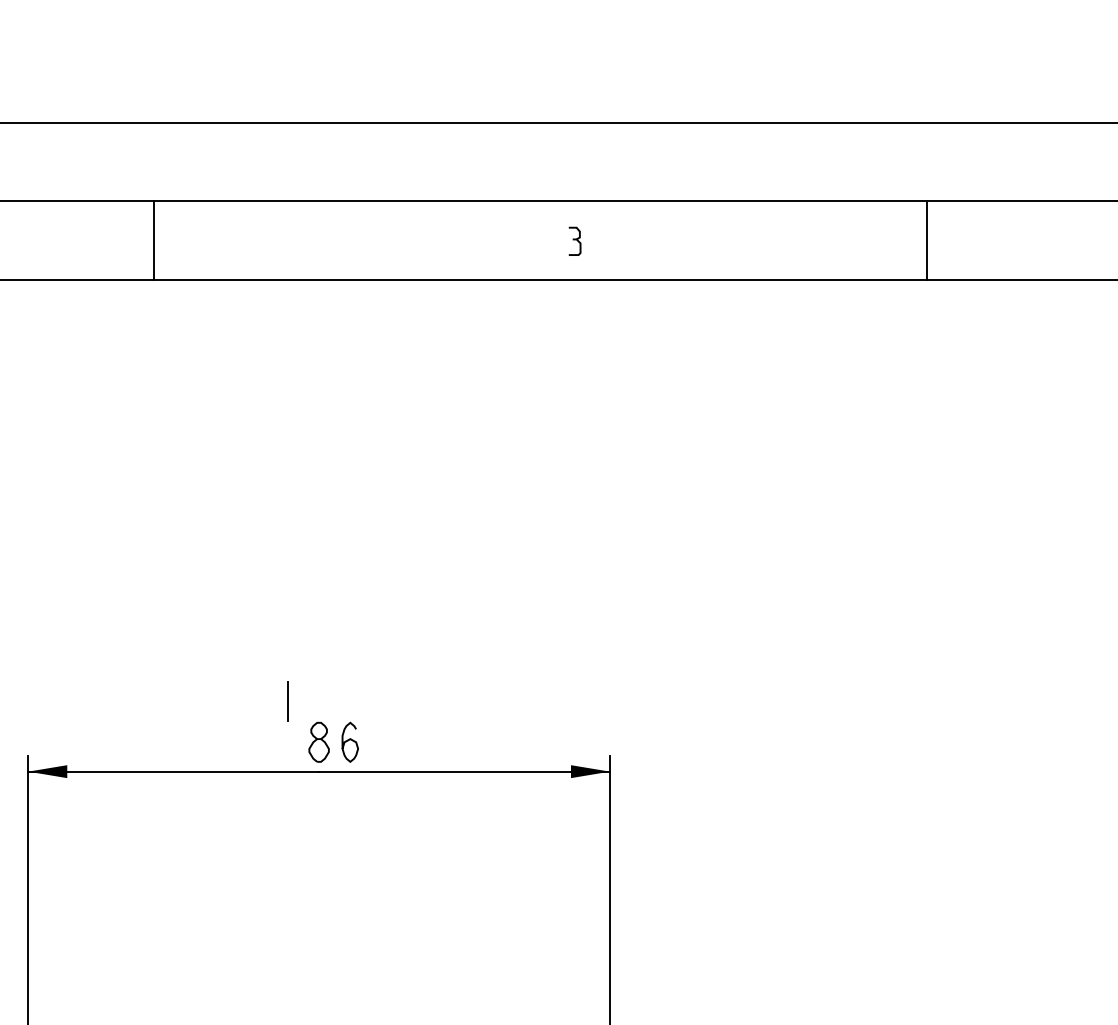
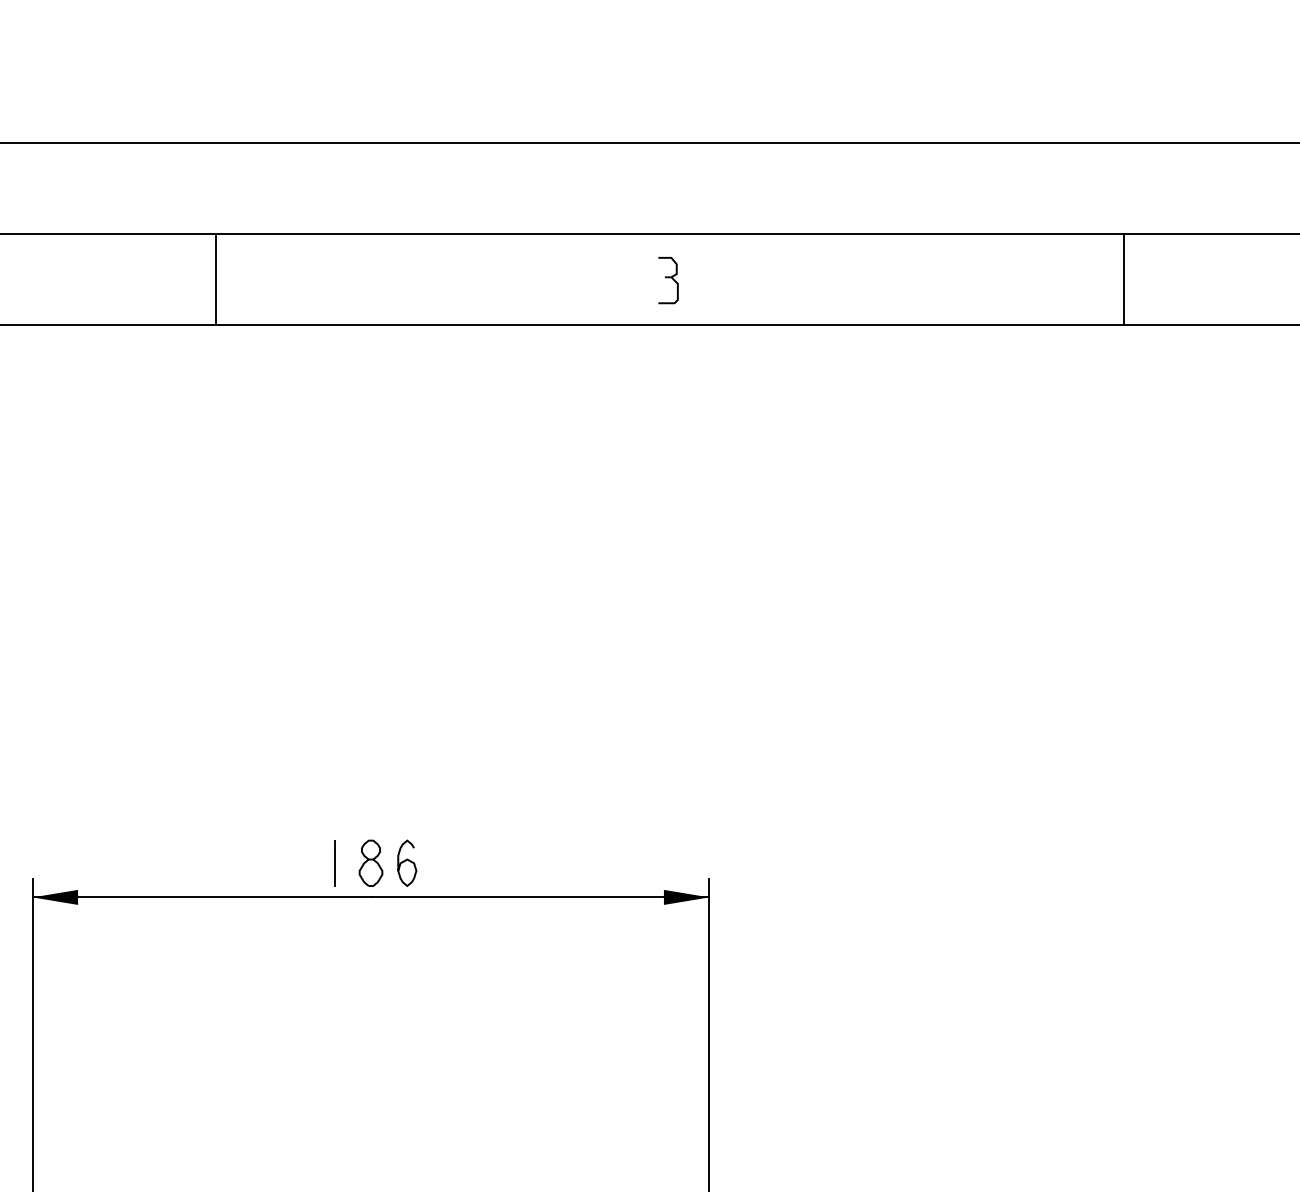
line: (153, 240) -> (216, 279), moved
line: (927, 240) -> (1124, 279), moved
part: (574, 241) -> (668, 280), size x1.43
line: (287, 702) -> (334, 863), moved

